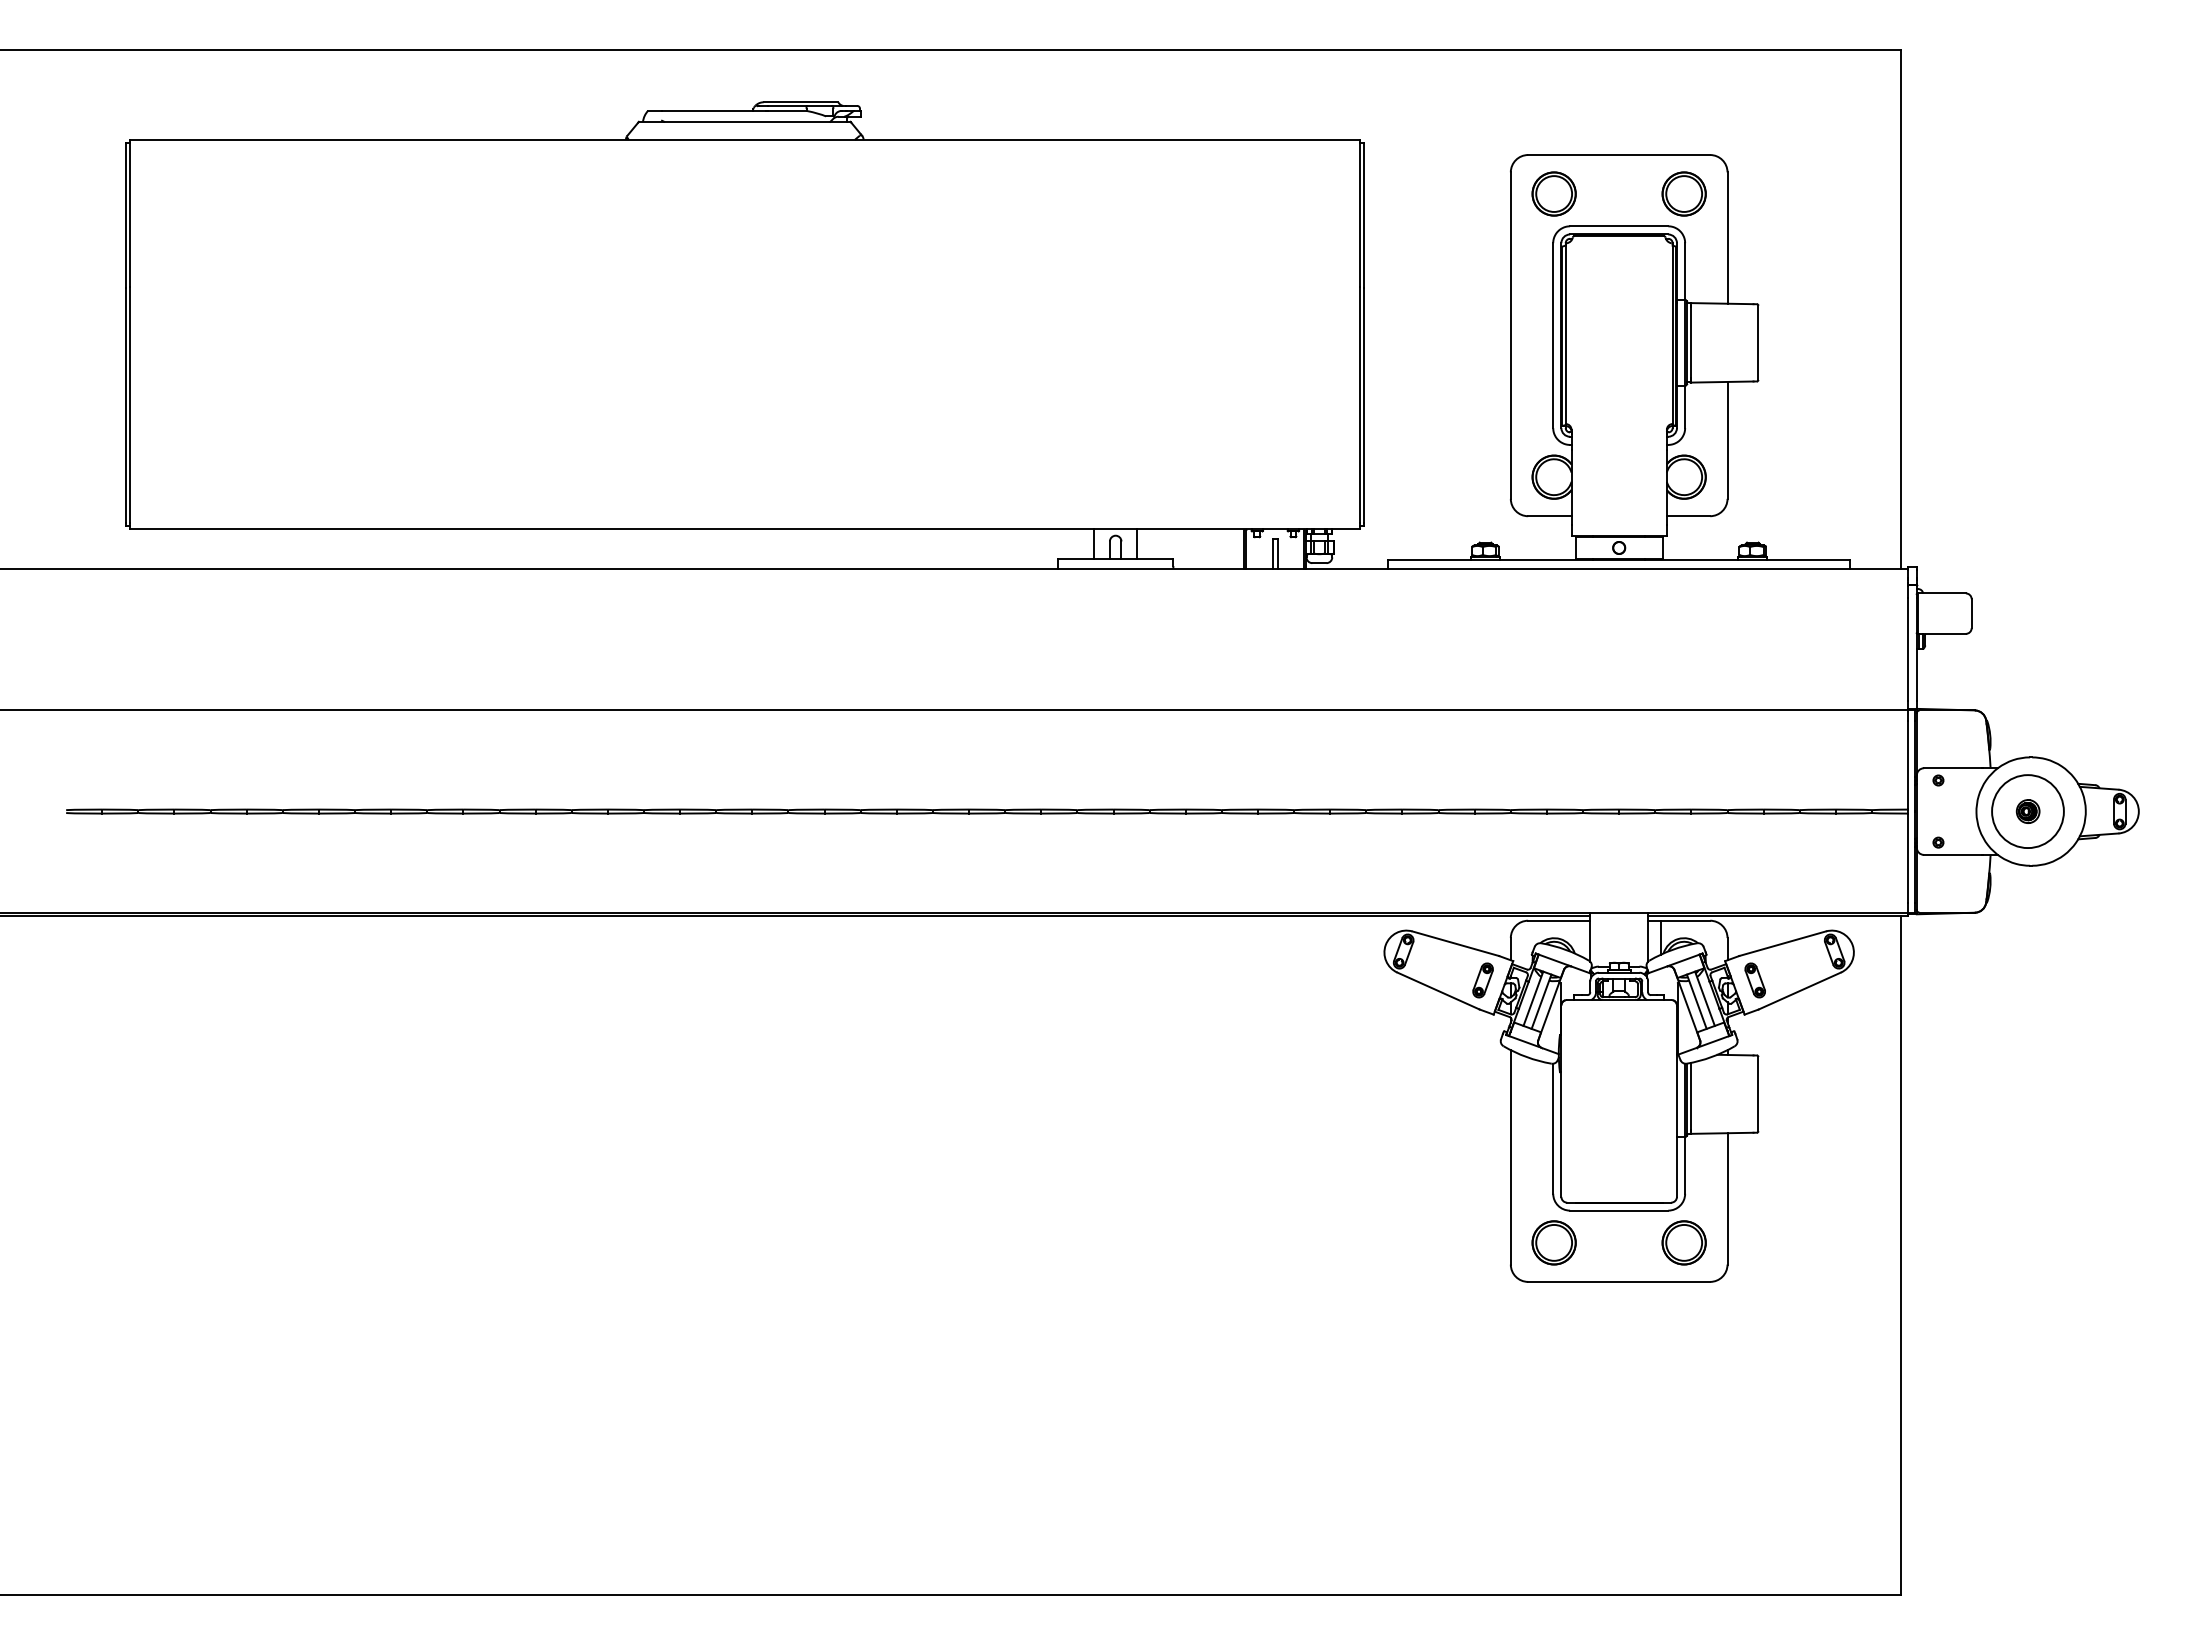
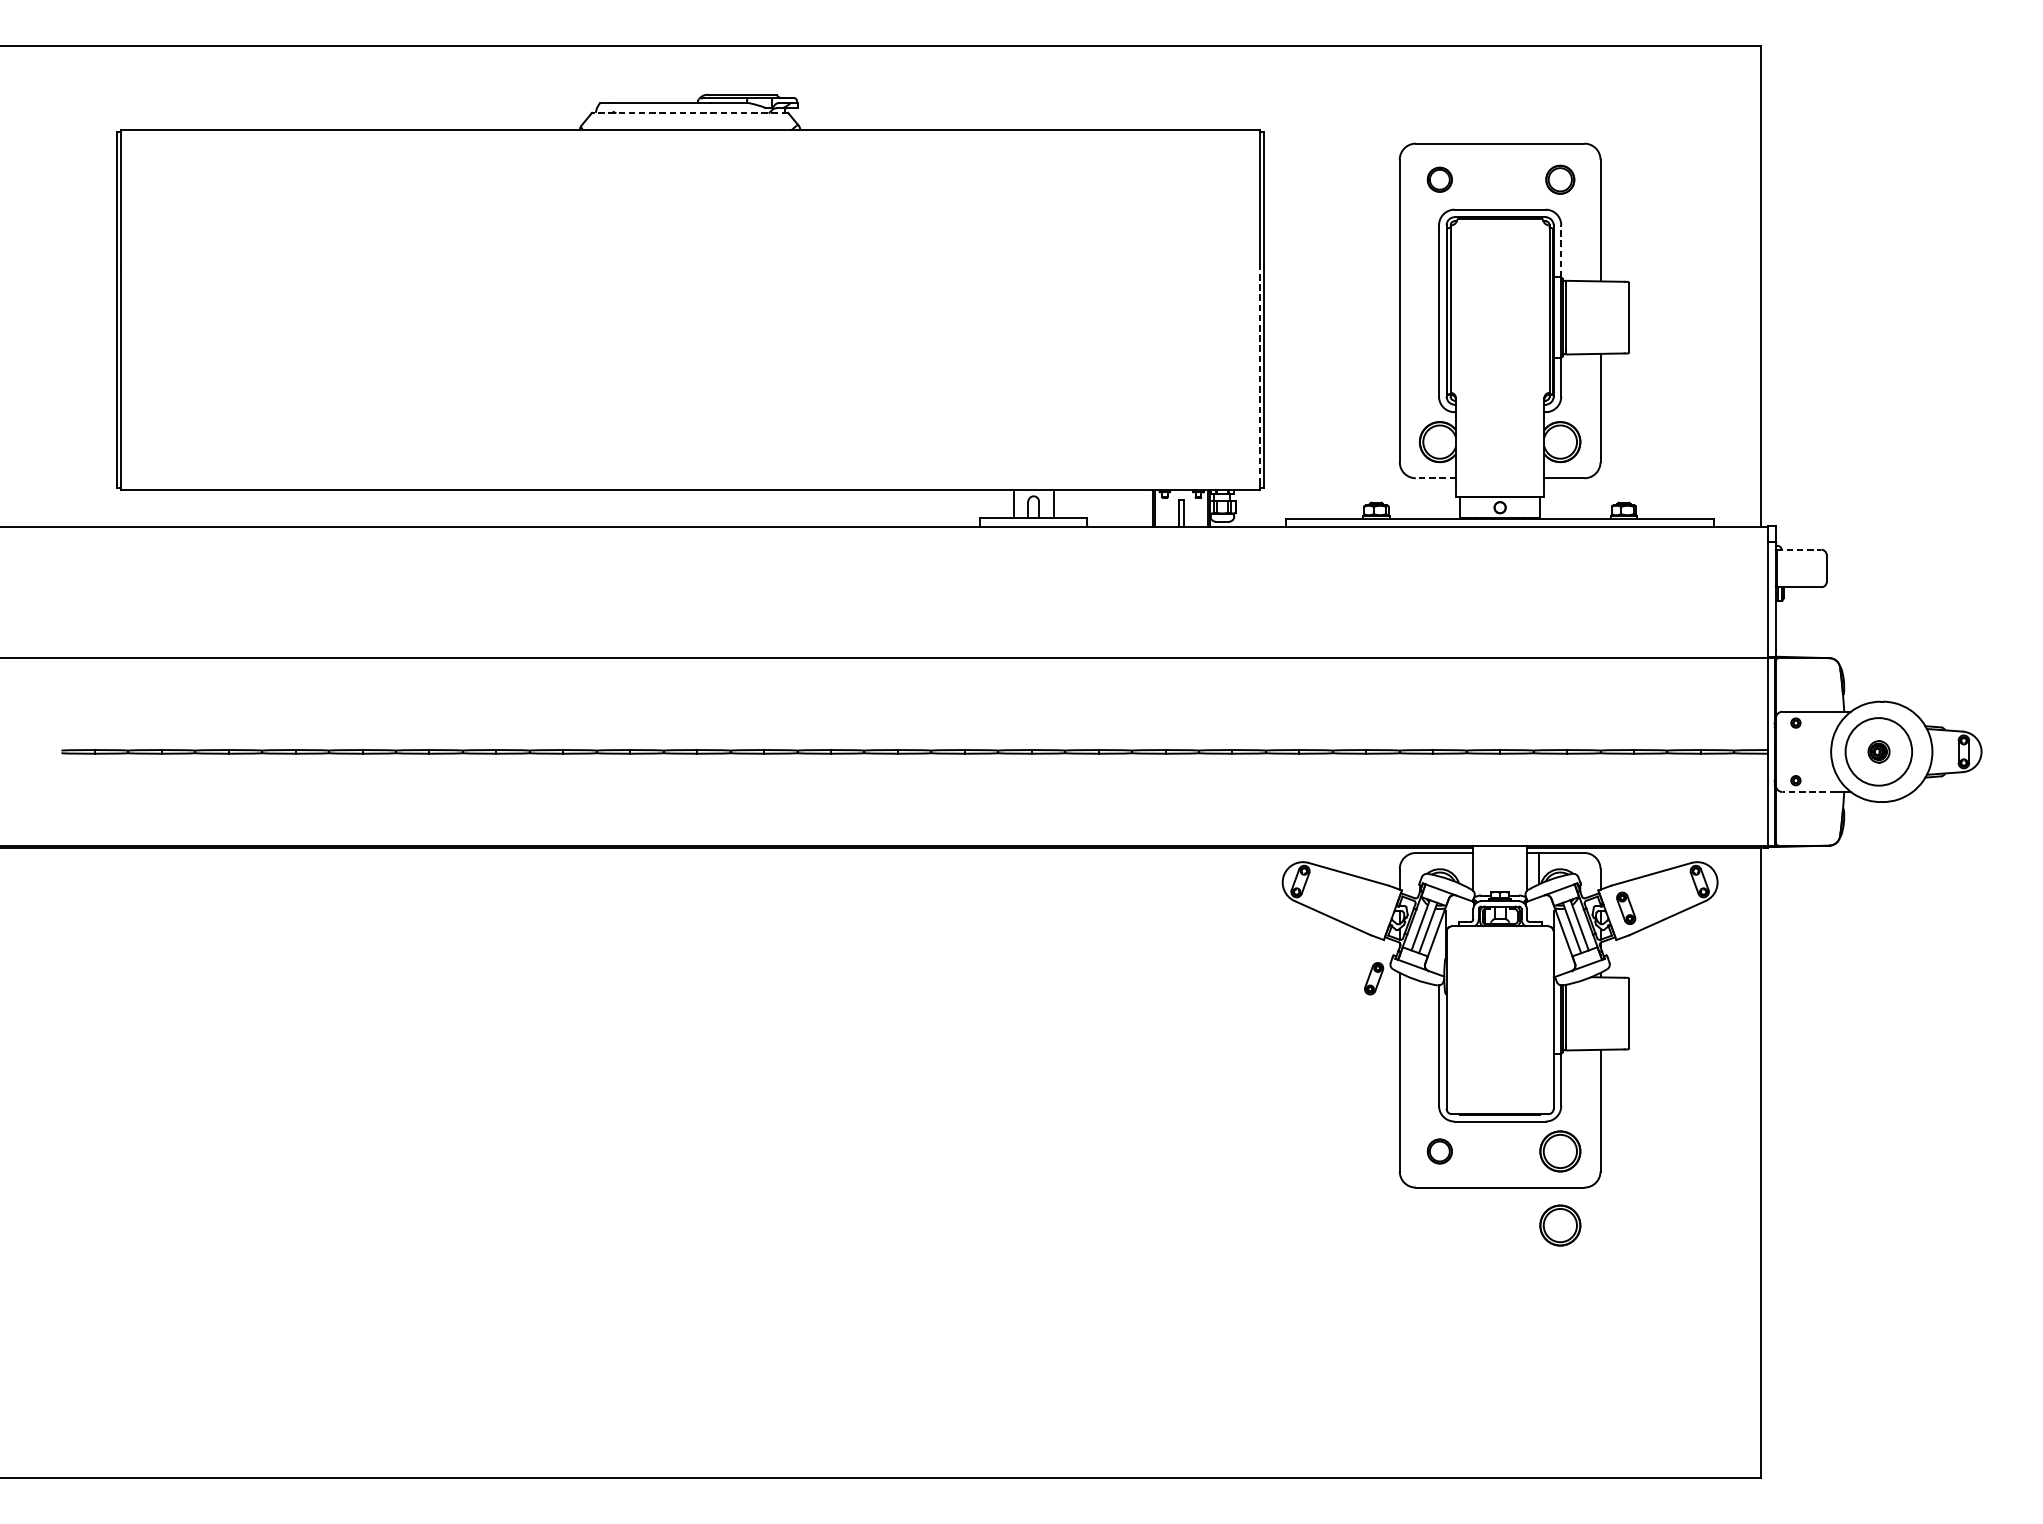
line: (744, 121) -> (689, 112), solid -> dashed
part: (1553, 193) -> (1439, 179), size x0.6
part: (1683, 193) -> (1559, 179), size x0.7
line: (1685, 270) -> (1561, 250), solid -> dashed
line: (1359, 405) -> (1259, 375), solid -> dashed
line: (1549, 516) -> (1435, 478), solid -> dashed
line: (1942, 593) -> (1799, 549), solid -> dashed
line: (1952, 854) -> (1808, 791), solid -> dashed
part: (1482, 980) -> (1373, 978), moved
part: (1553, 1242) -> (1439, 1151), size x0.6
part: (1683, 1322) -> (1559, 1225), added

